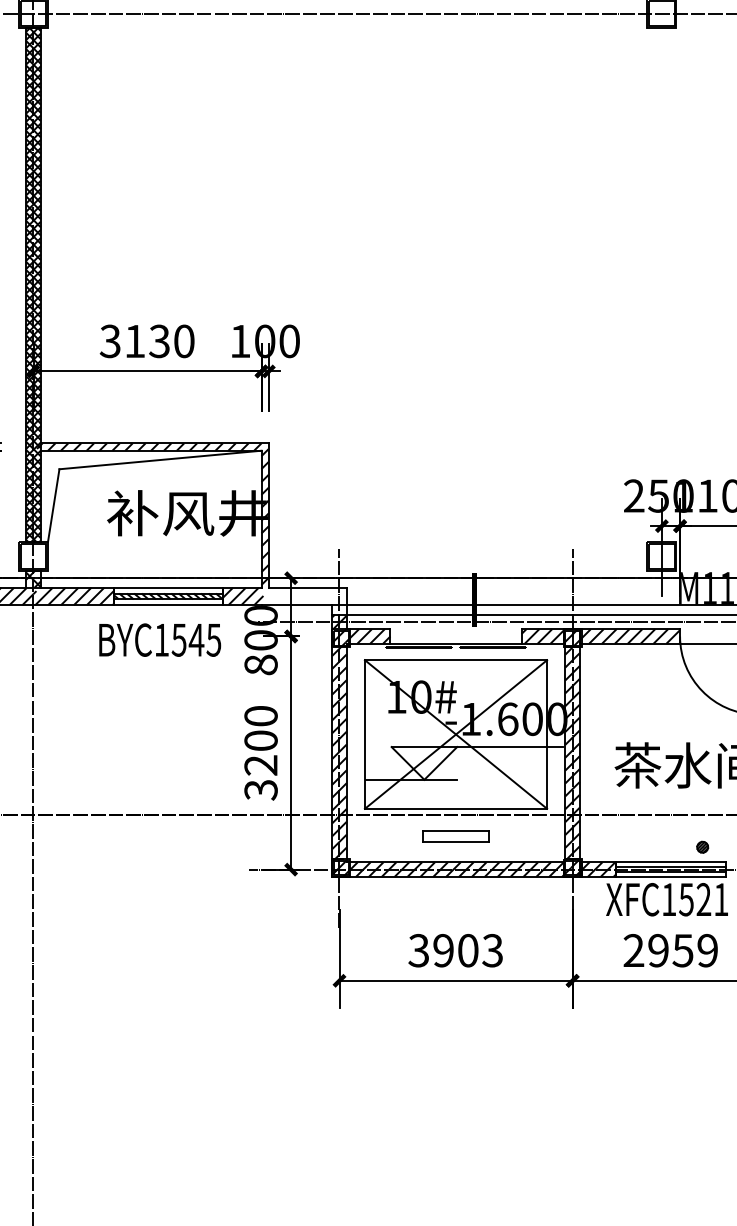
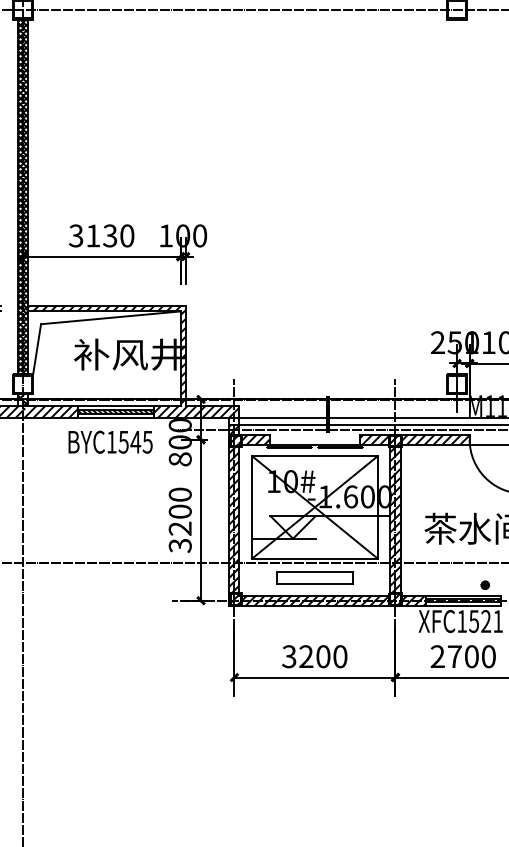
hatch: (304, 597) -> (210, 412), added
part: (455, 835) -> (314, 577), size x1.67
text: (468, 950) -> (323, 656), 3903 -> 3200
text: (682, 950) -> (471, 656), 2959 -> 2700

